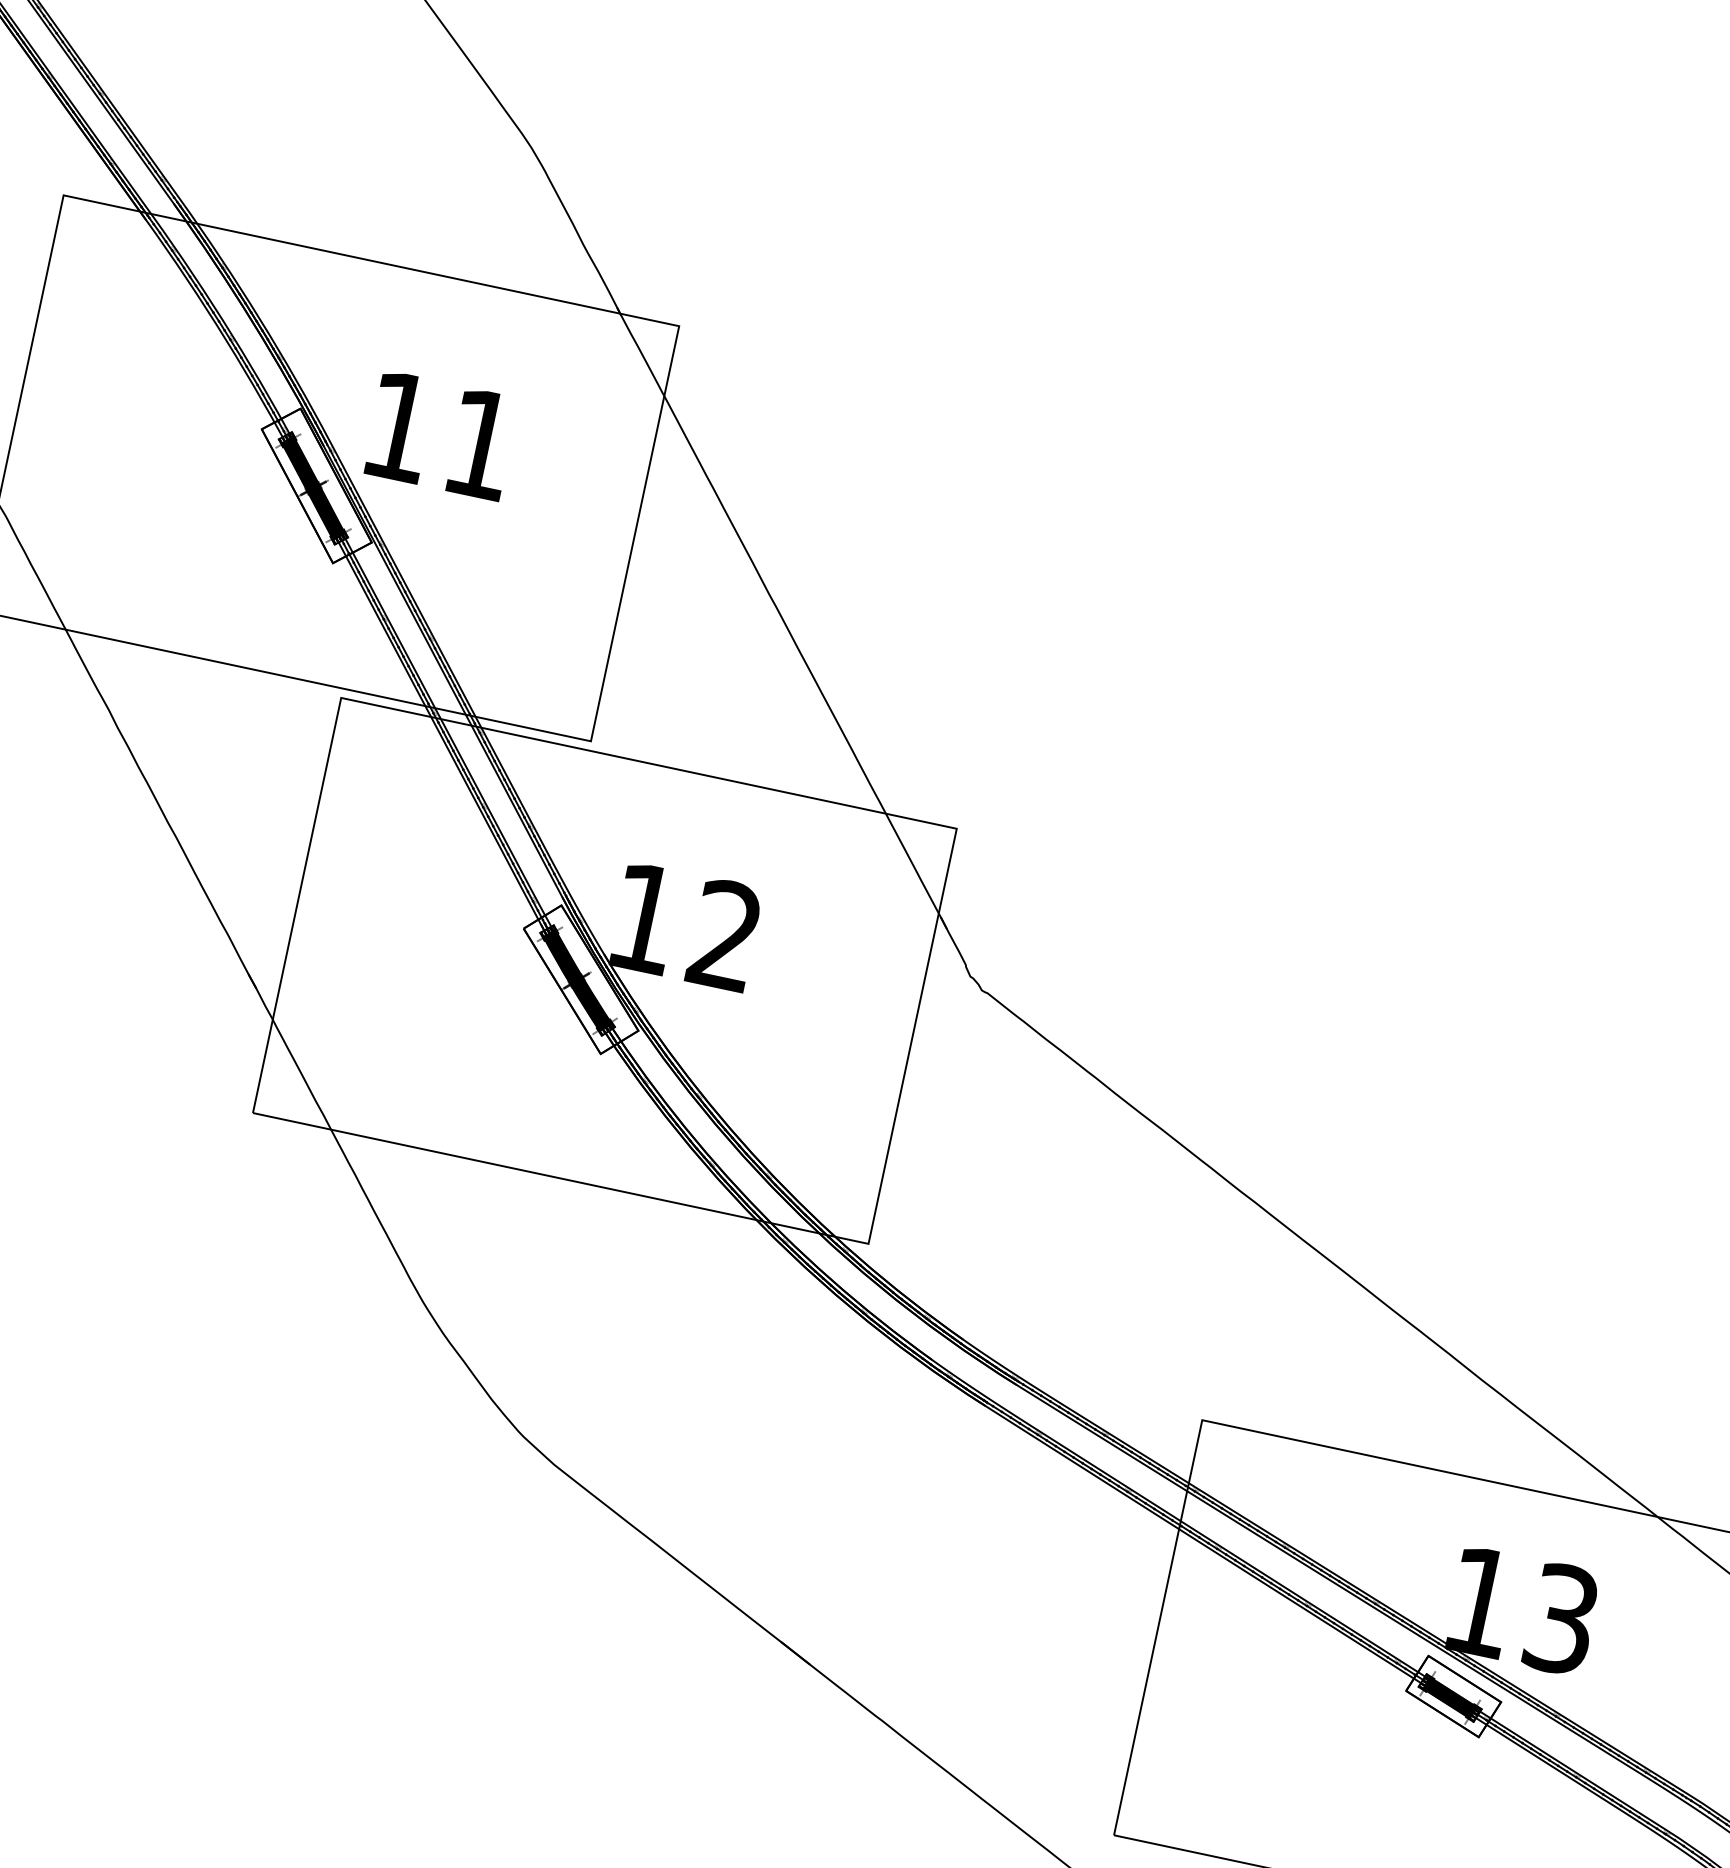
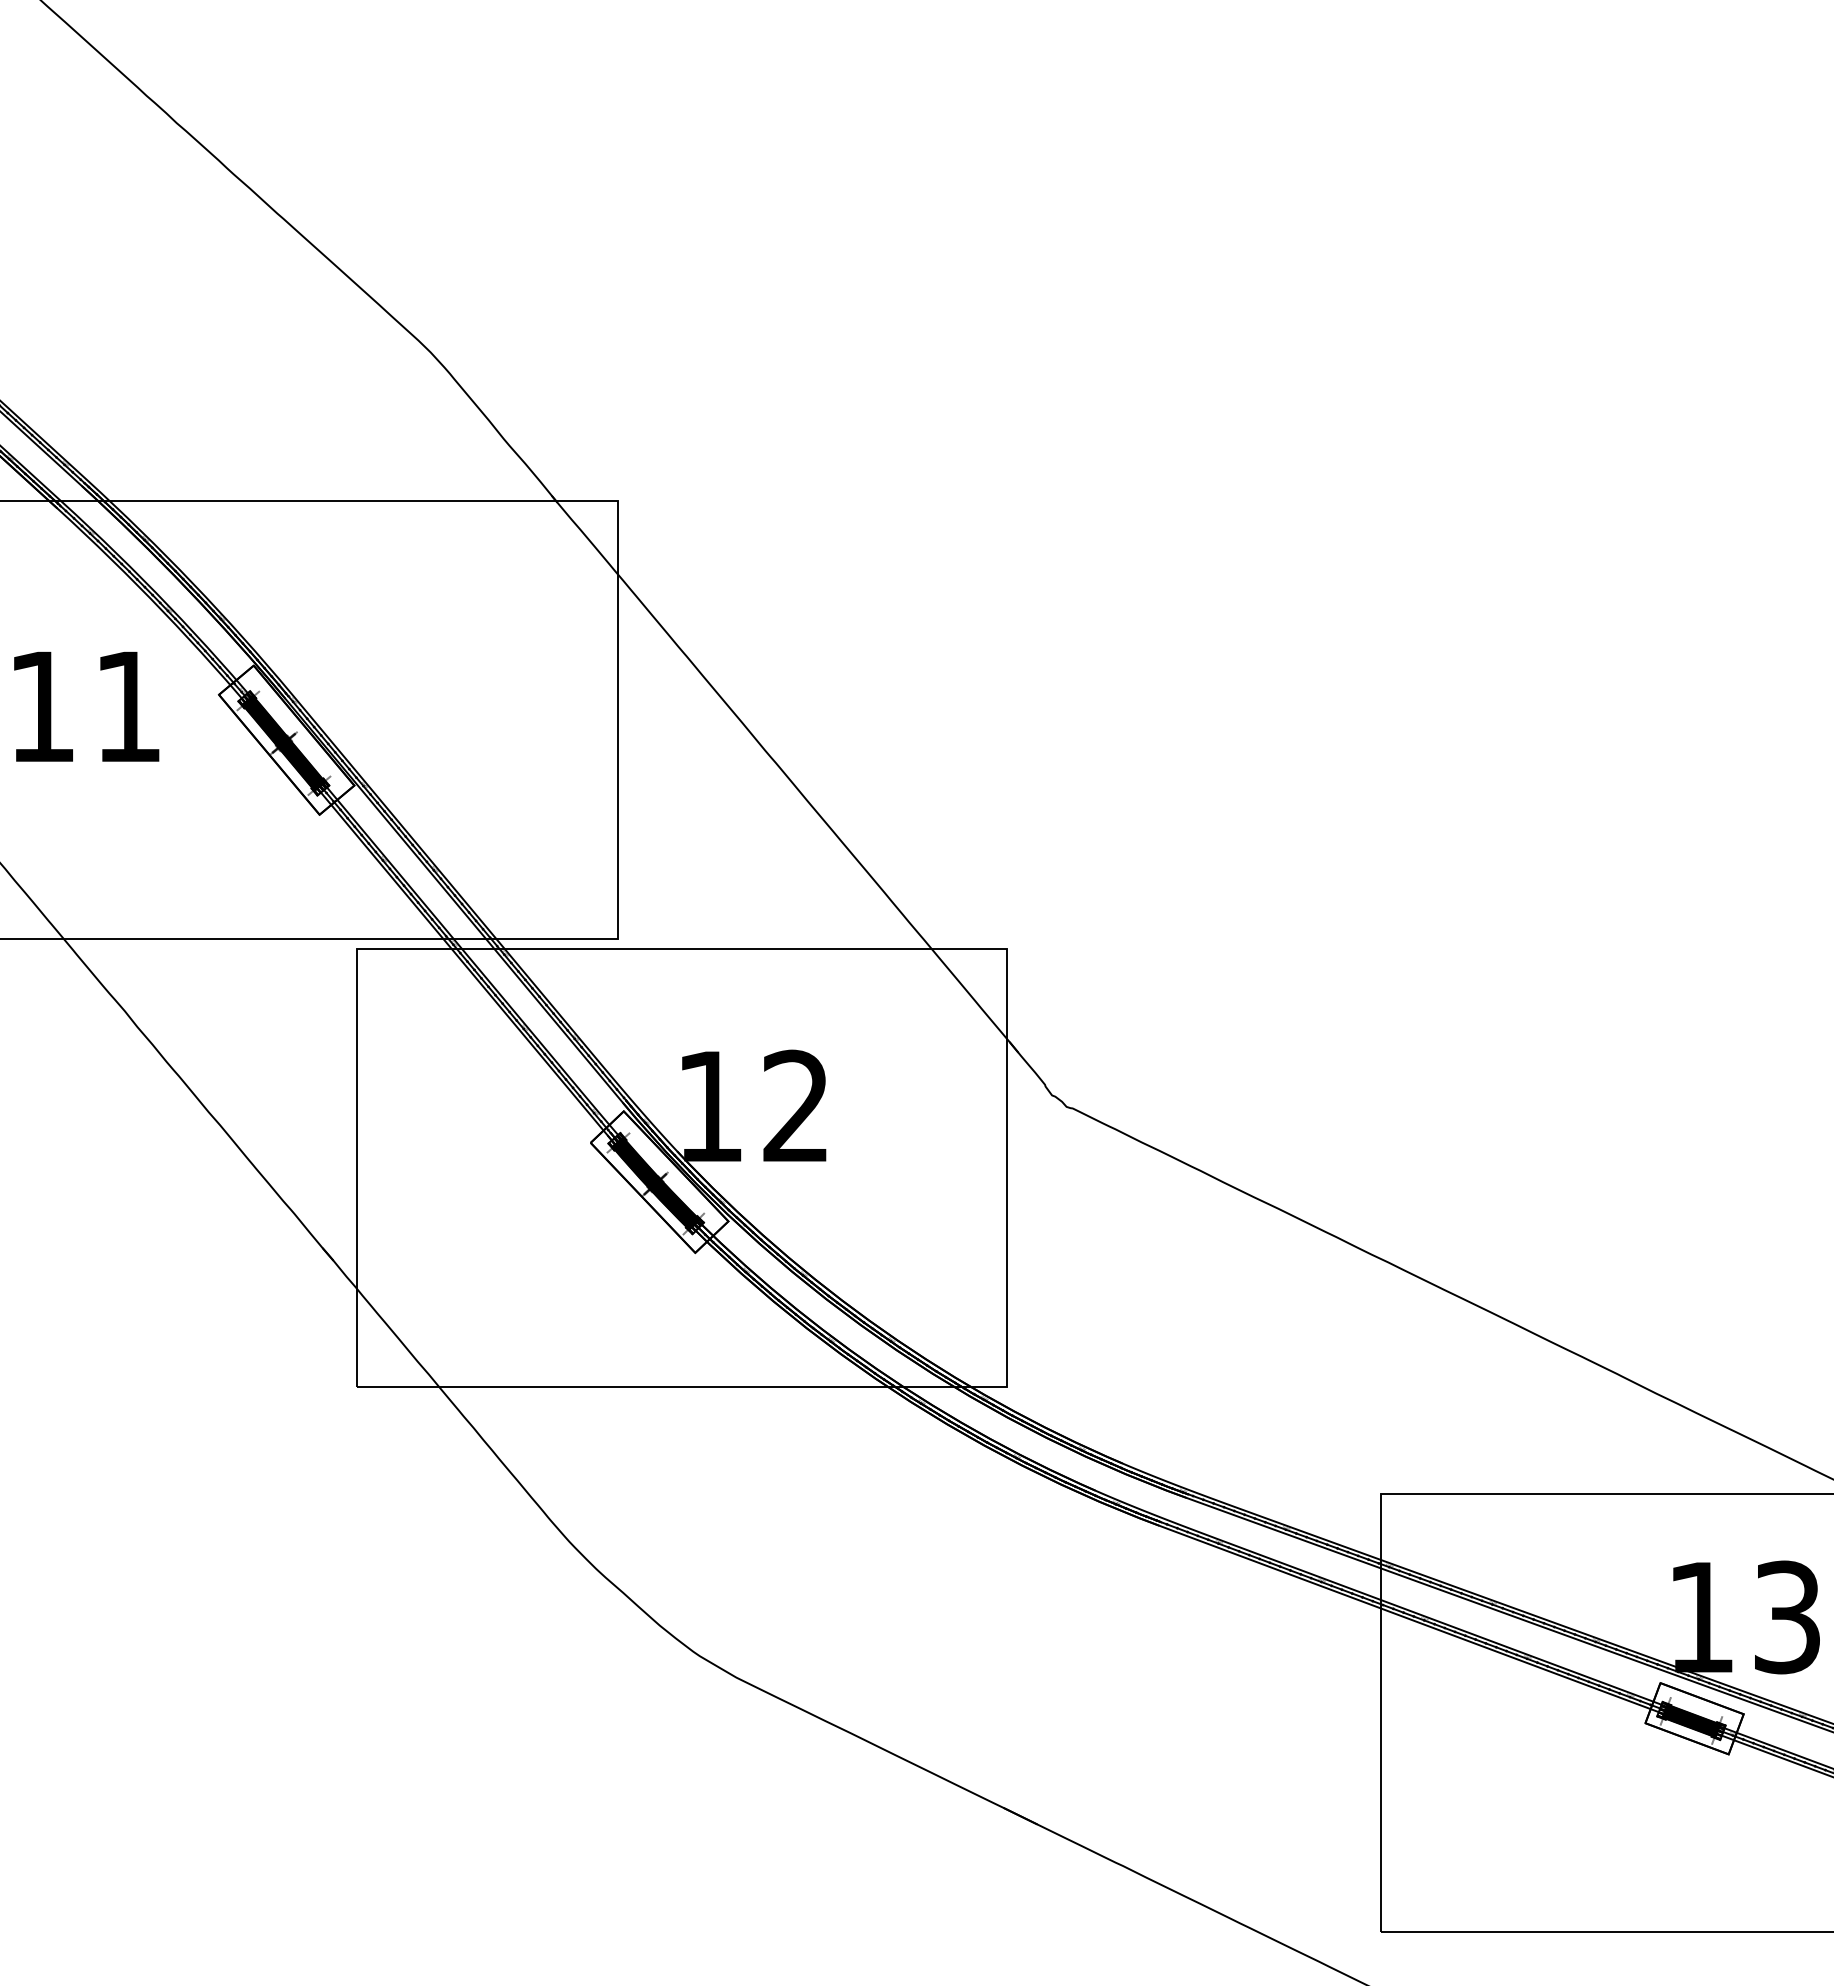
text: (441, 435) -> (86, 706), moved

